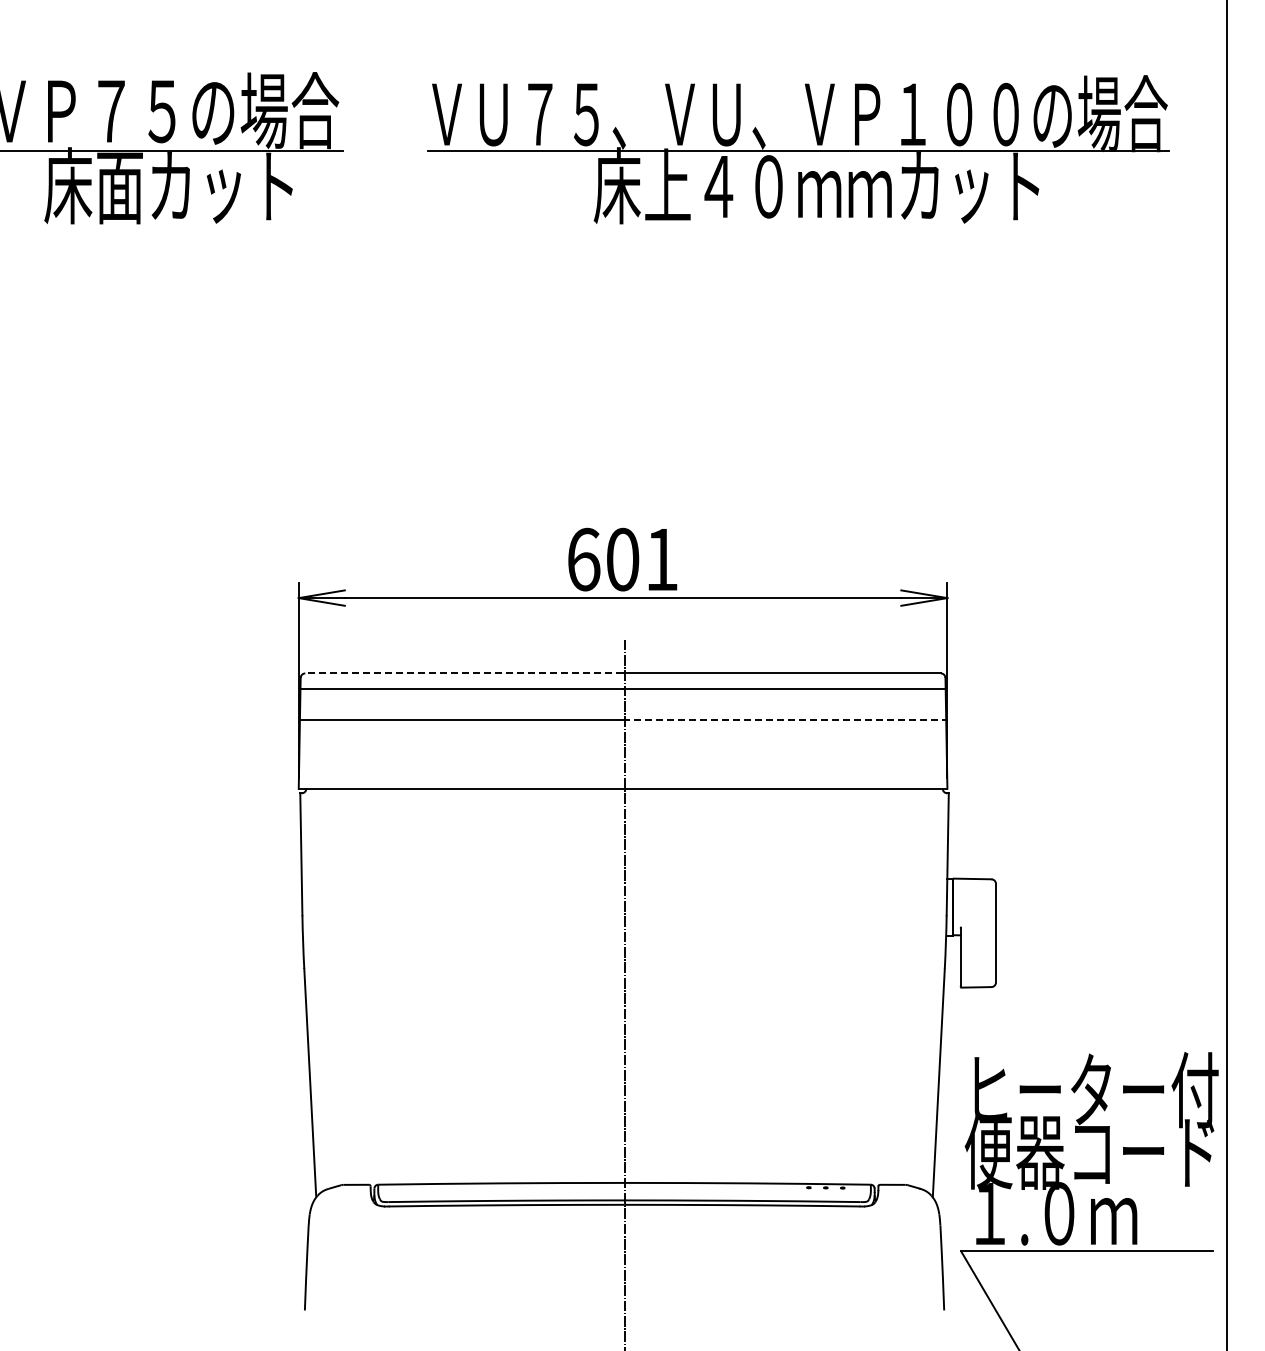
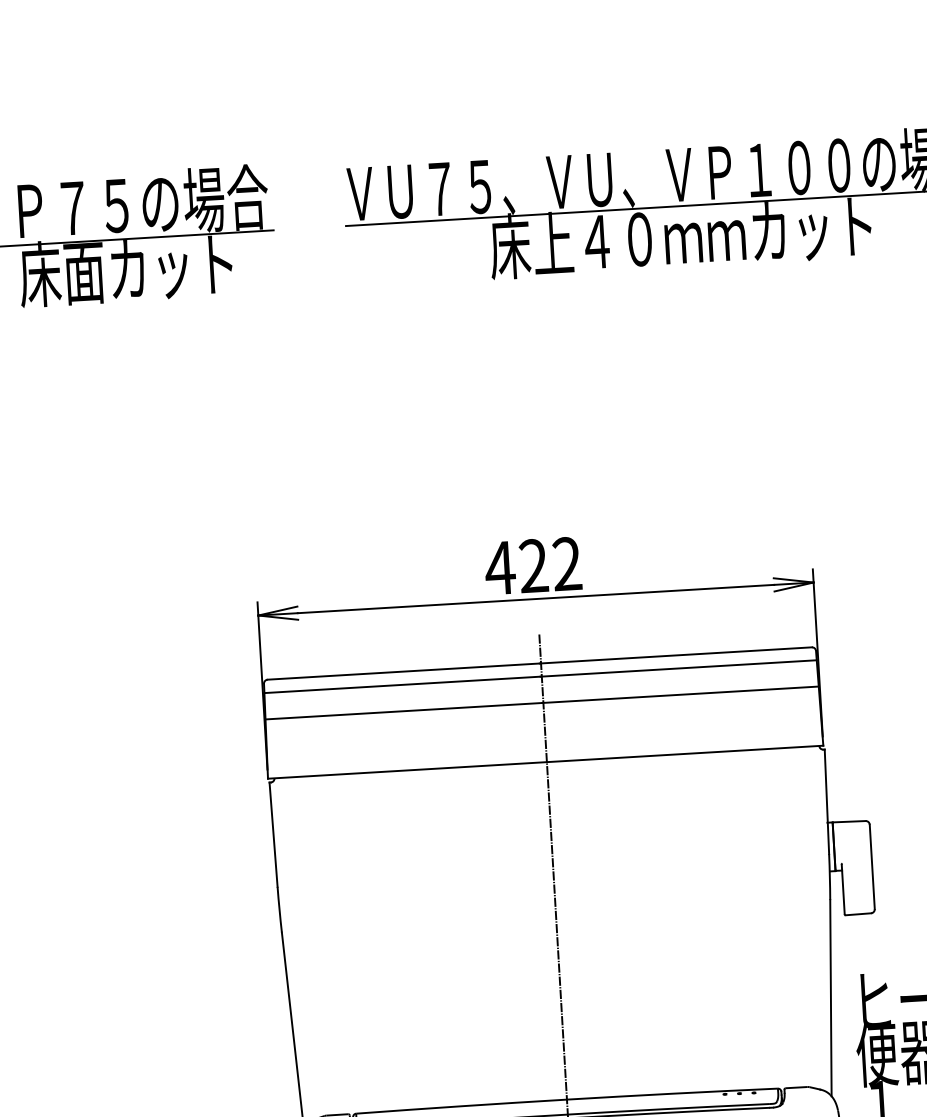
text: (621, 559) -> (532, 566), 601 -> 422
line: (464, 673) -> (404, 671), dashed -> solid
line: (784, 719) -> (680, 694), dashed -> solid

